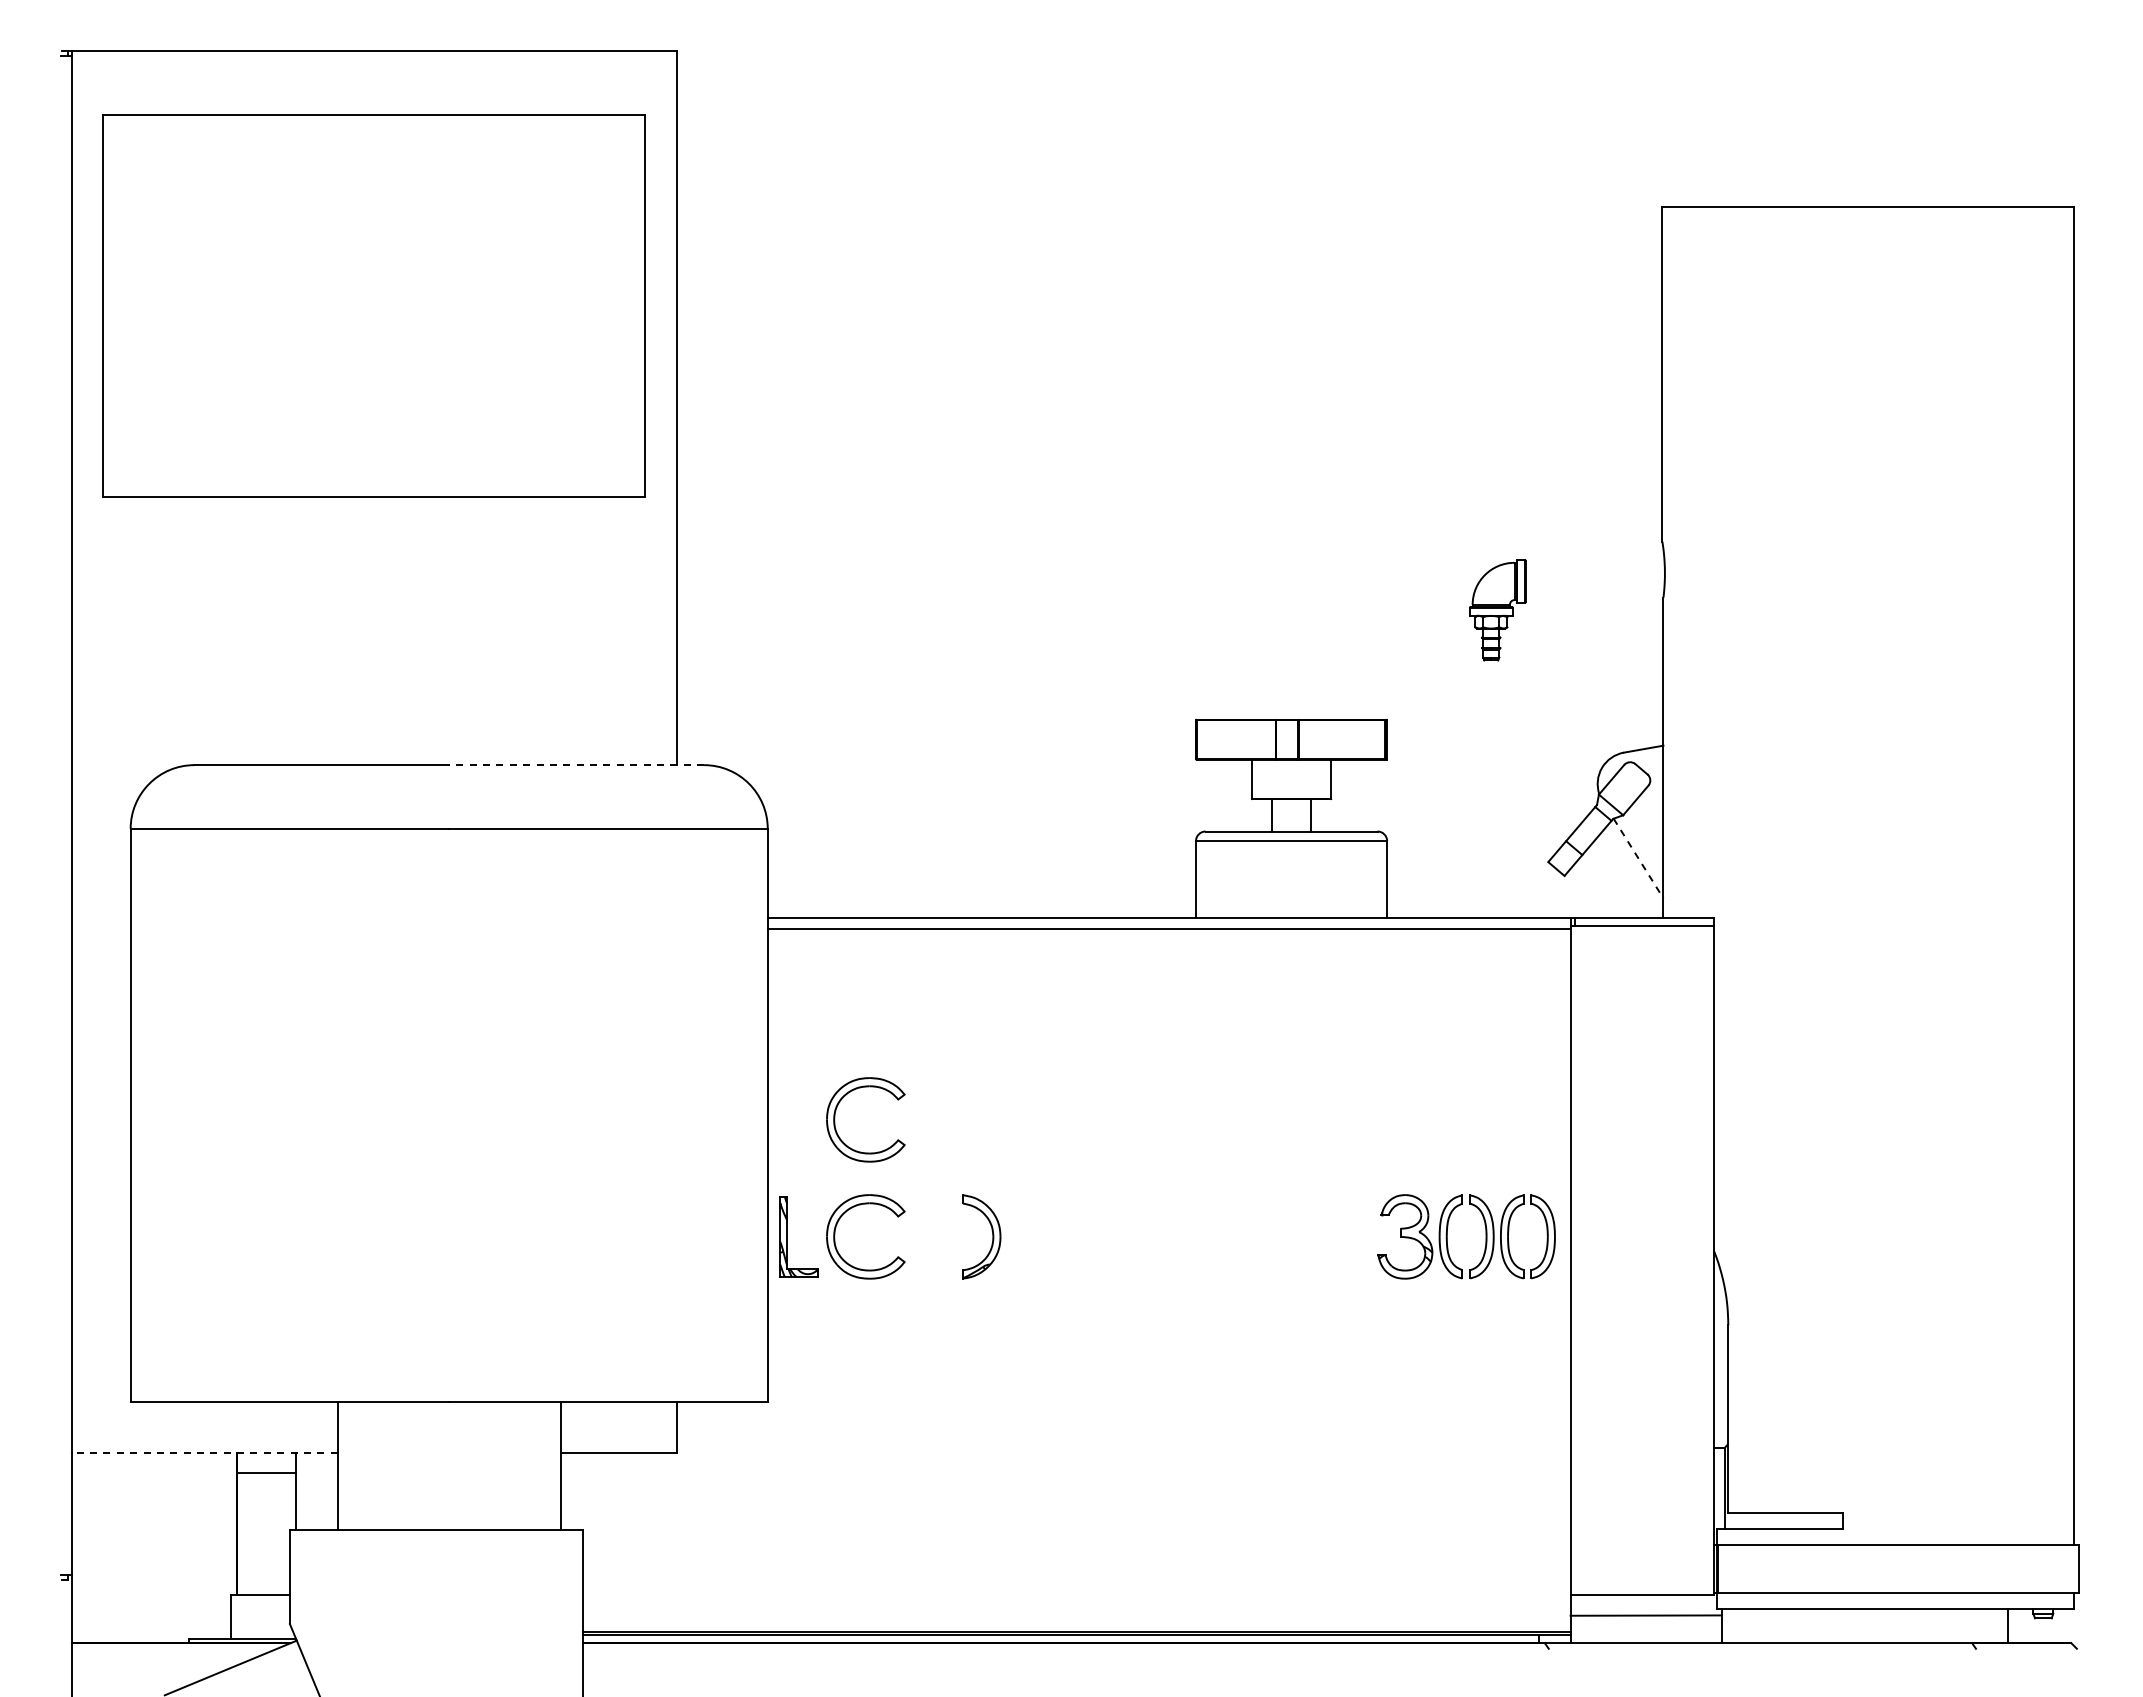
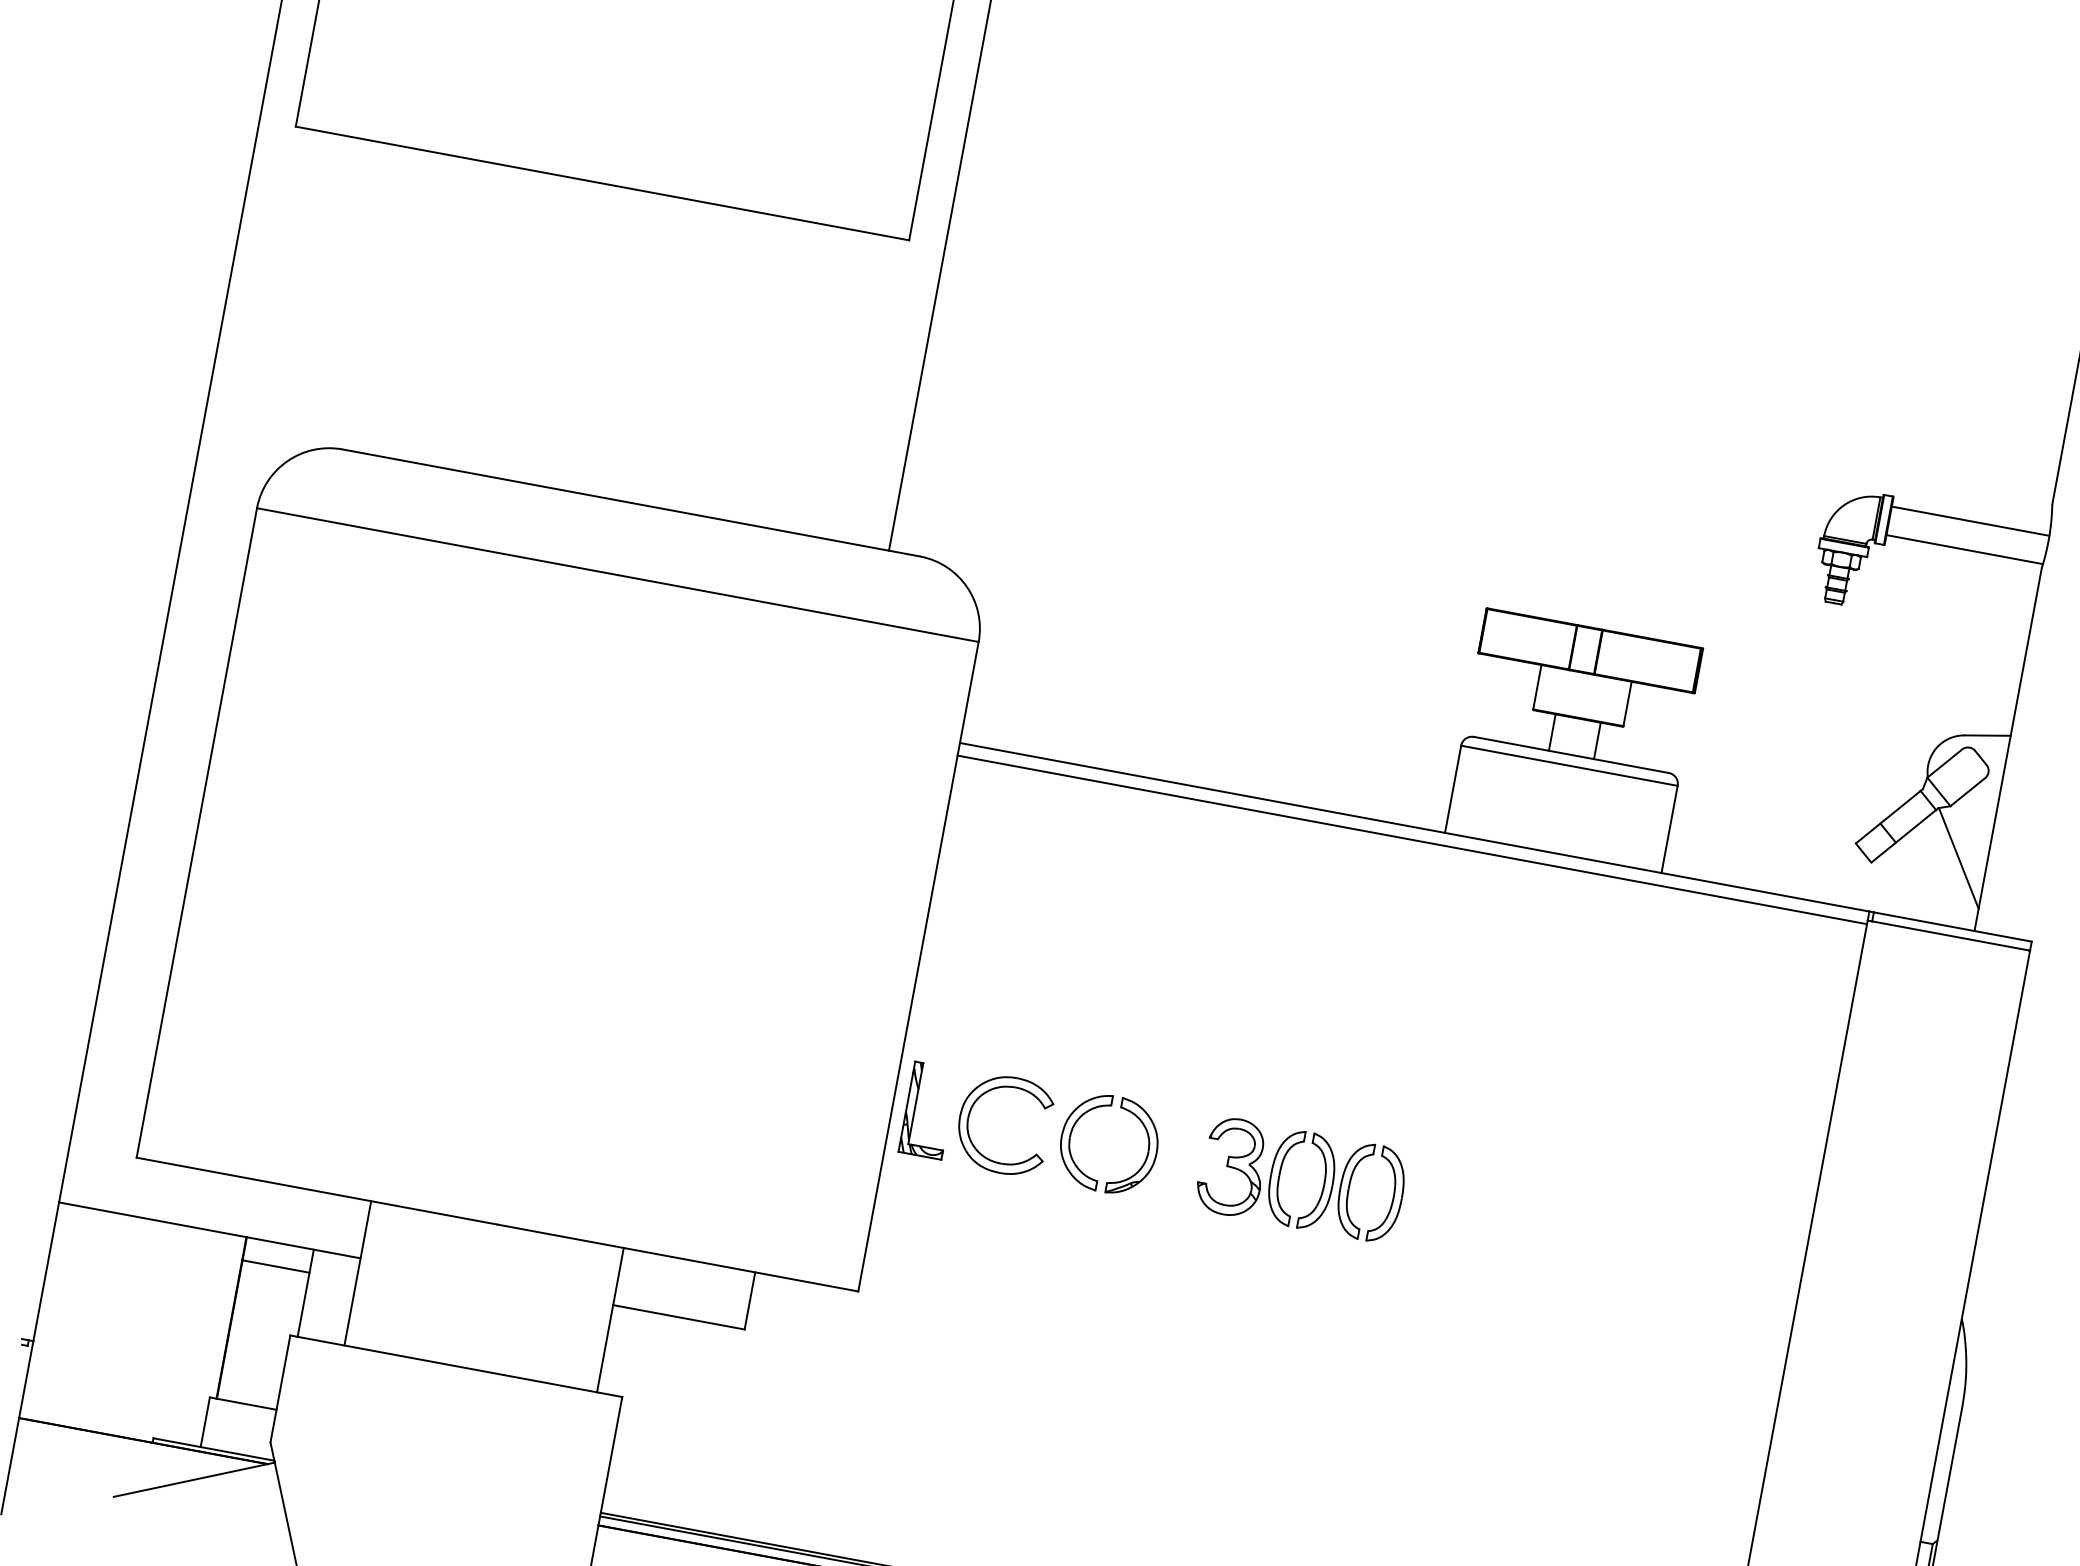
line: (1594, 568) -> (1969, 520), added
line: (1594, 594) -> (1964, 550), added
line: (576, 765) -> (775, 530), dashed -> solid
line: (1638, 858) -> (1958, 858), dashed -> solid
part: (835, 1119) -> (994, 985), removed
part: (925, 1233) -> (1072, 1133), added
part: (1447, 1236) -> (1280, 1175), moved
line: (204, 1452) -> (209, 1230), dashed -> solid

